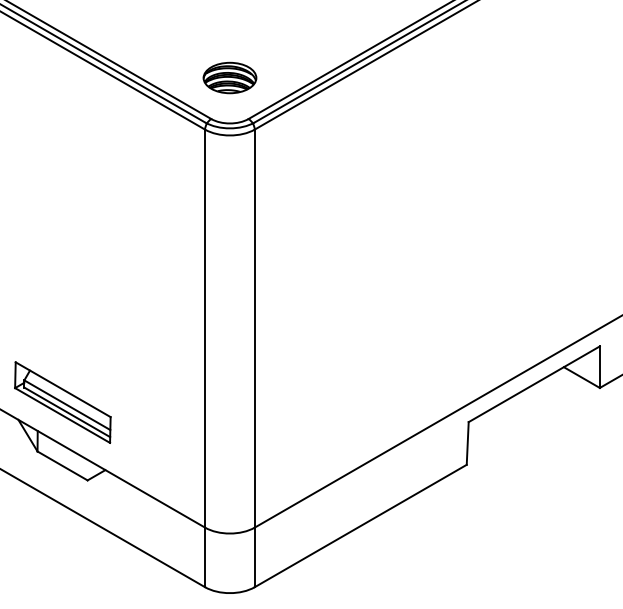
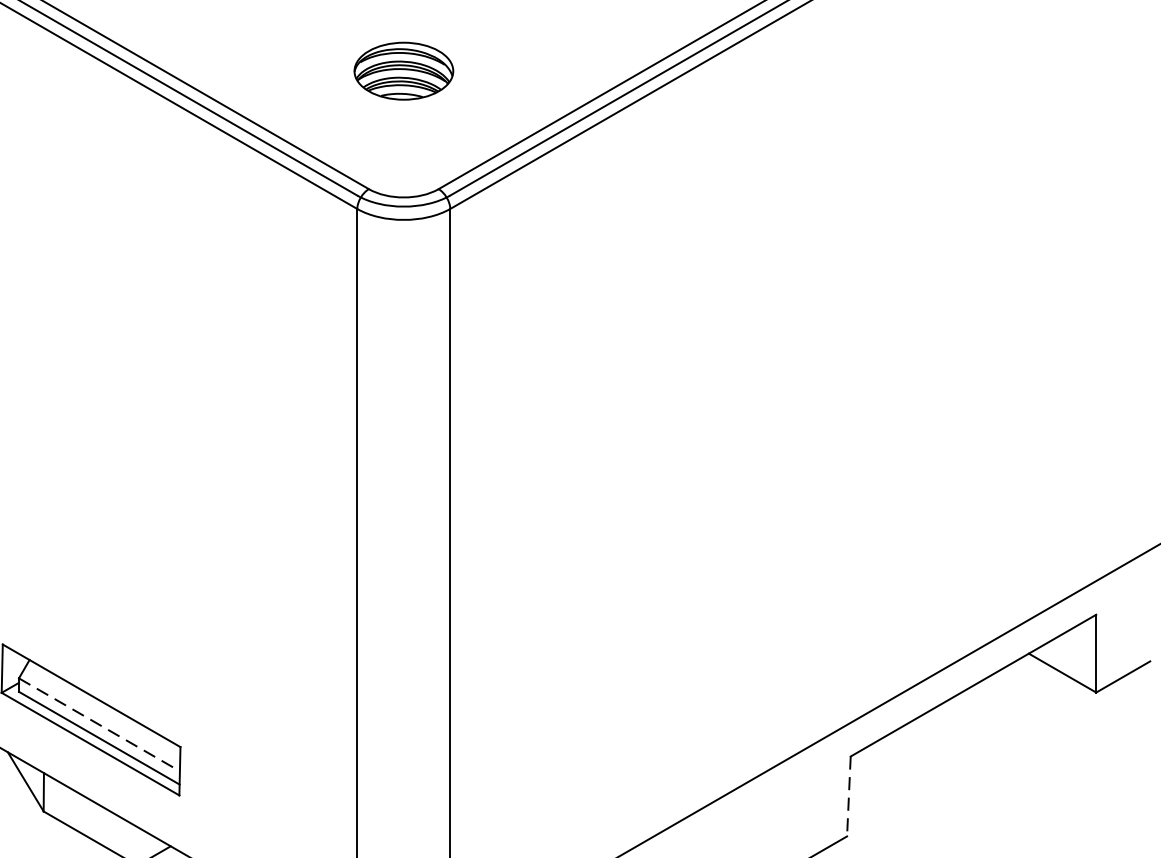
part: (229, 77) -> (402, 70), moved
line: (67, 405) -> (99, 725), solid -> dashed
line: (467, 443) -> (848, 796), solid -> dashed

